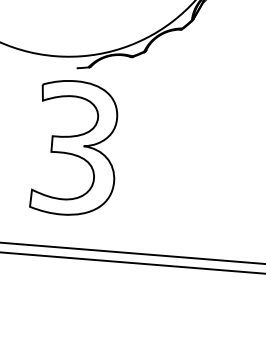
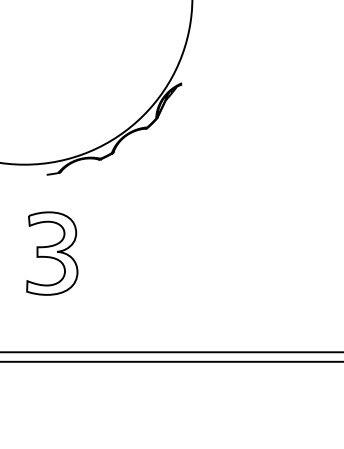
part: (76, 148) -> (52, 253), size x0.62

